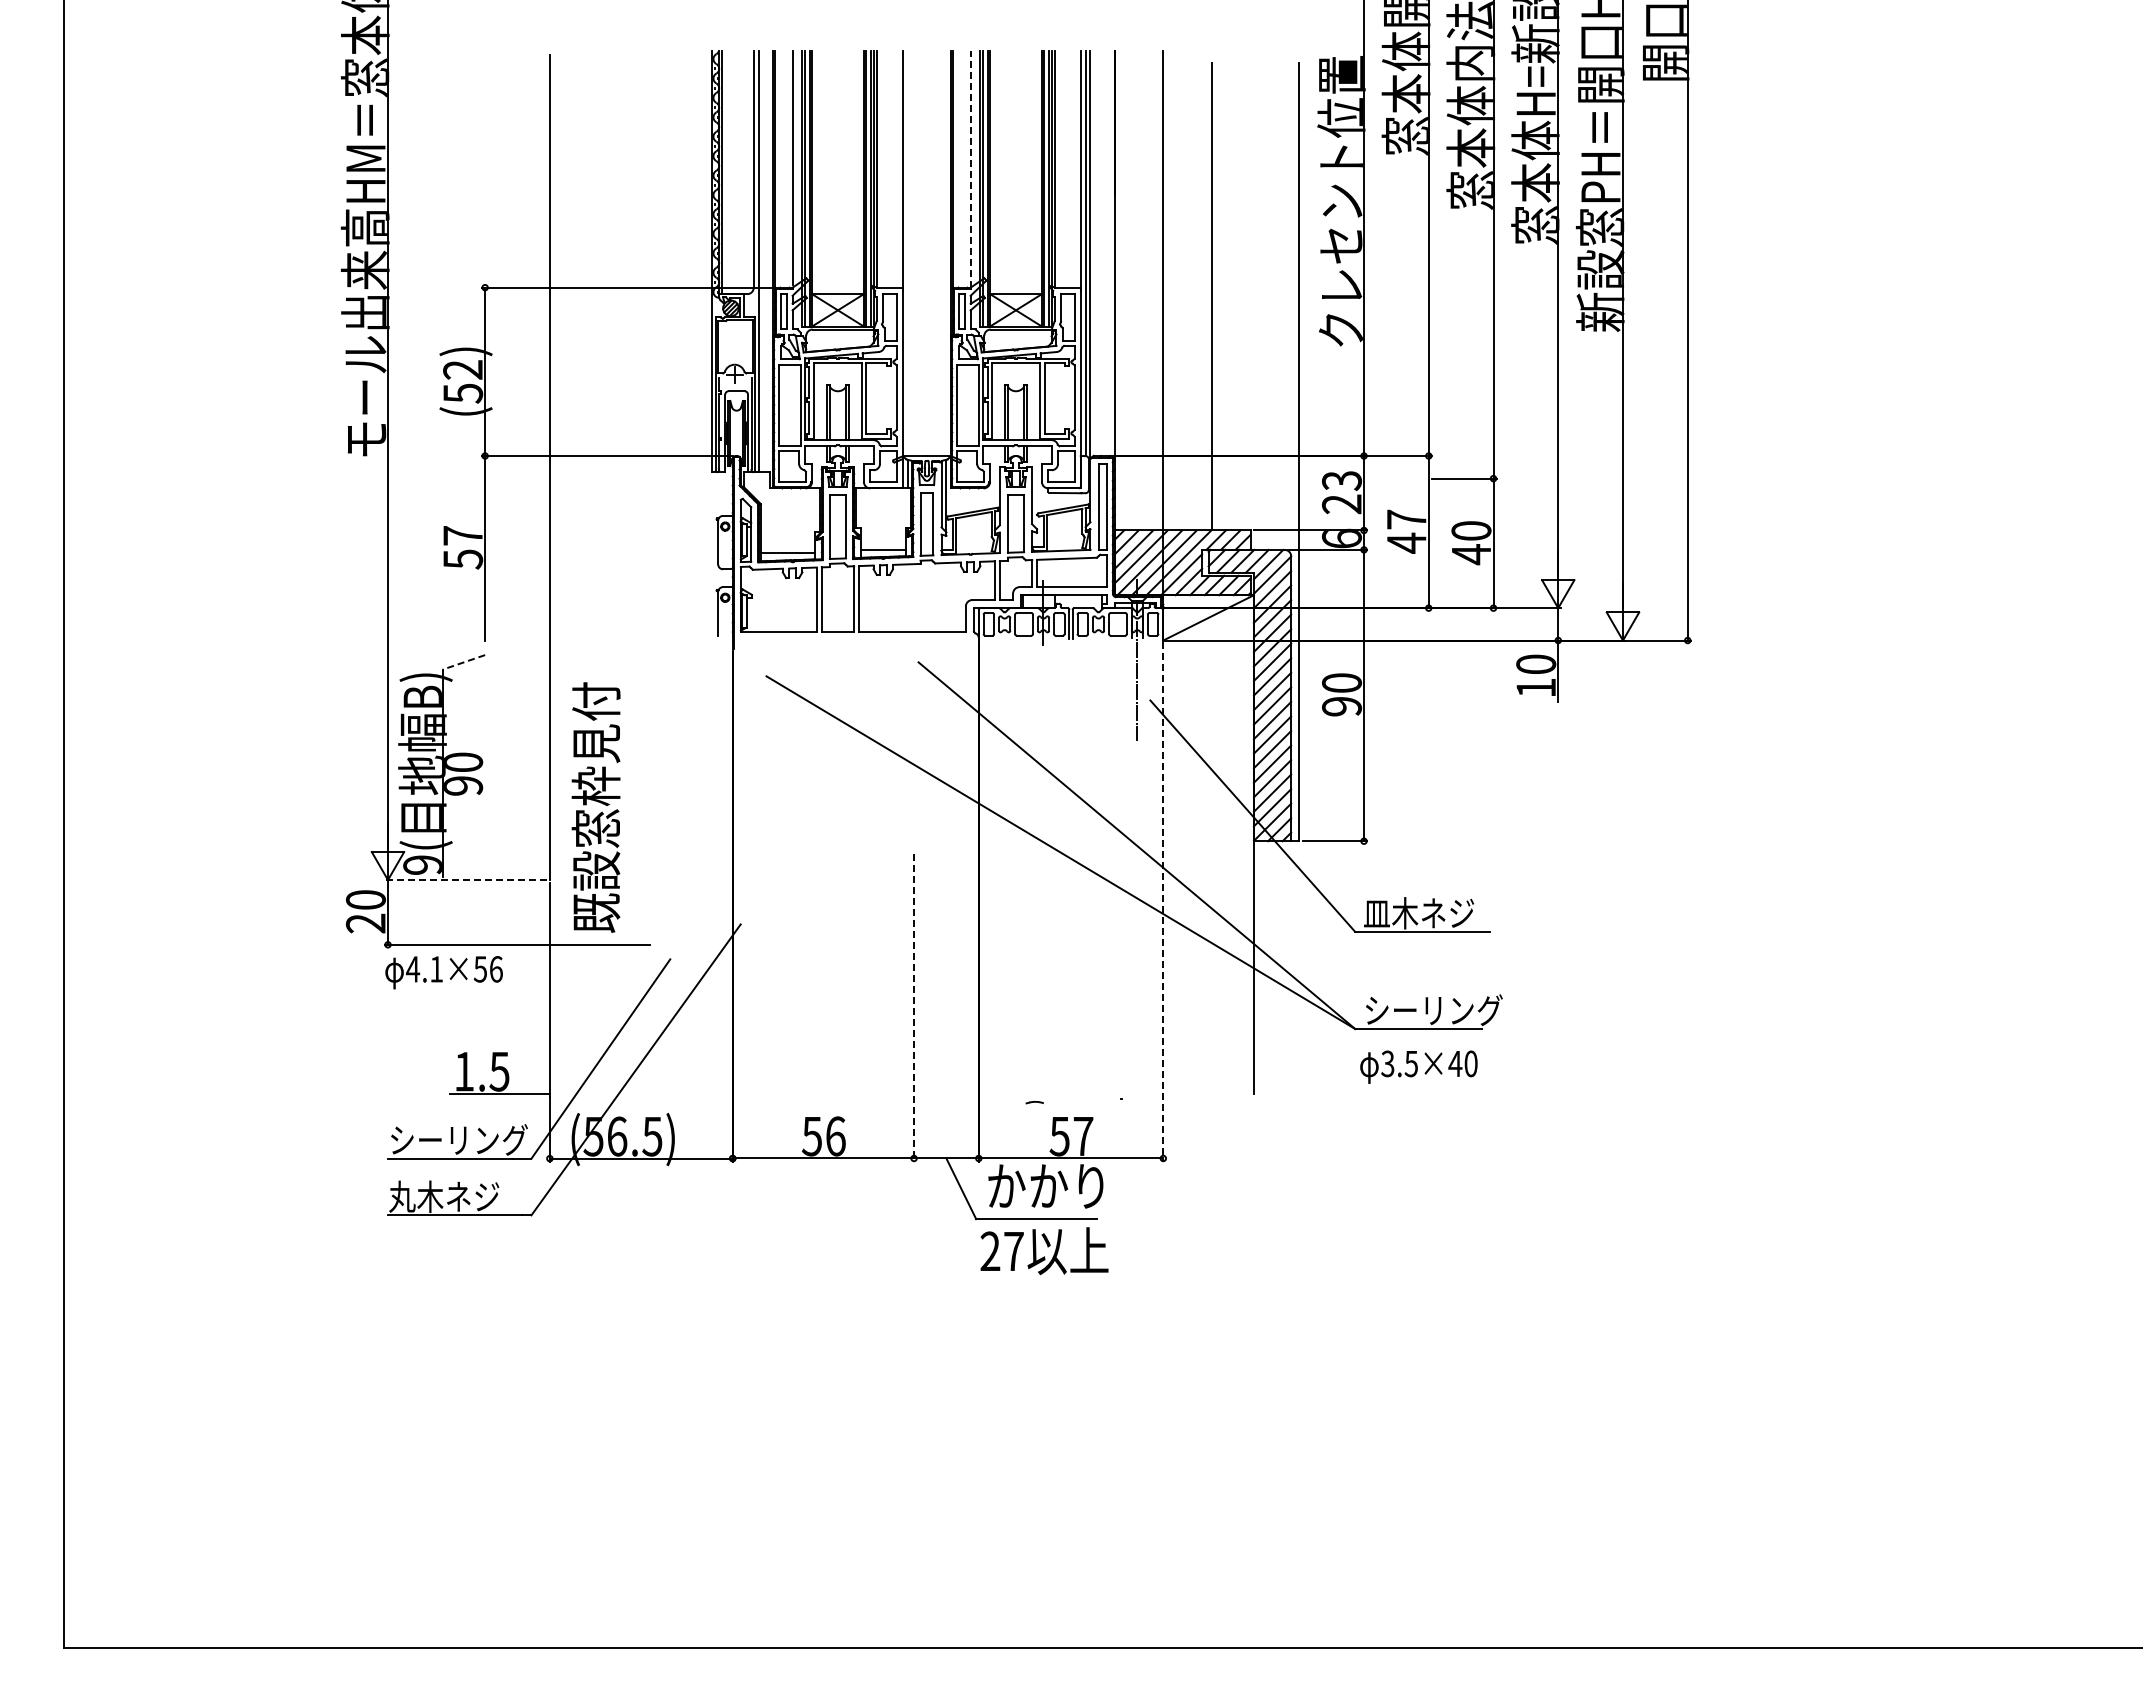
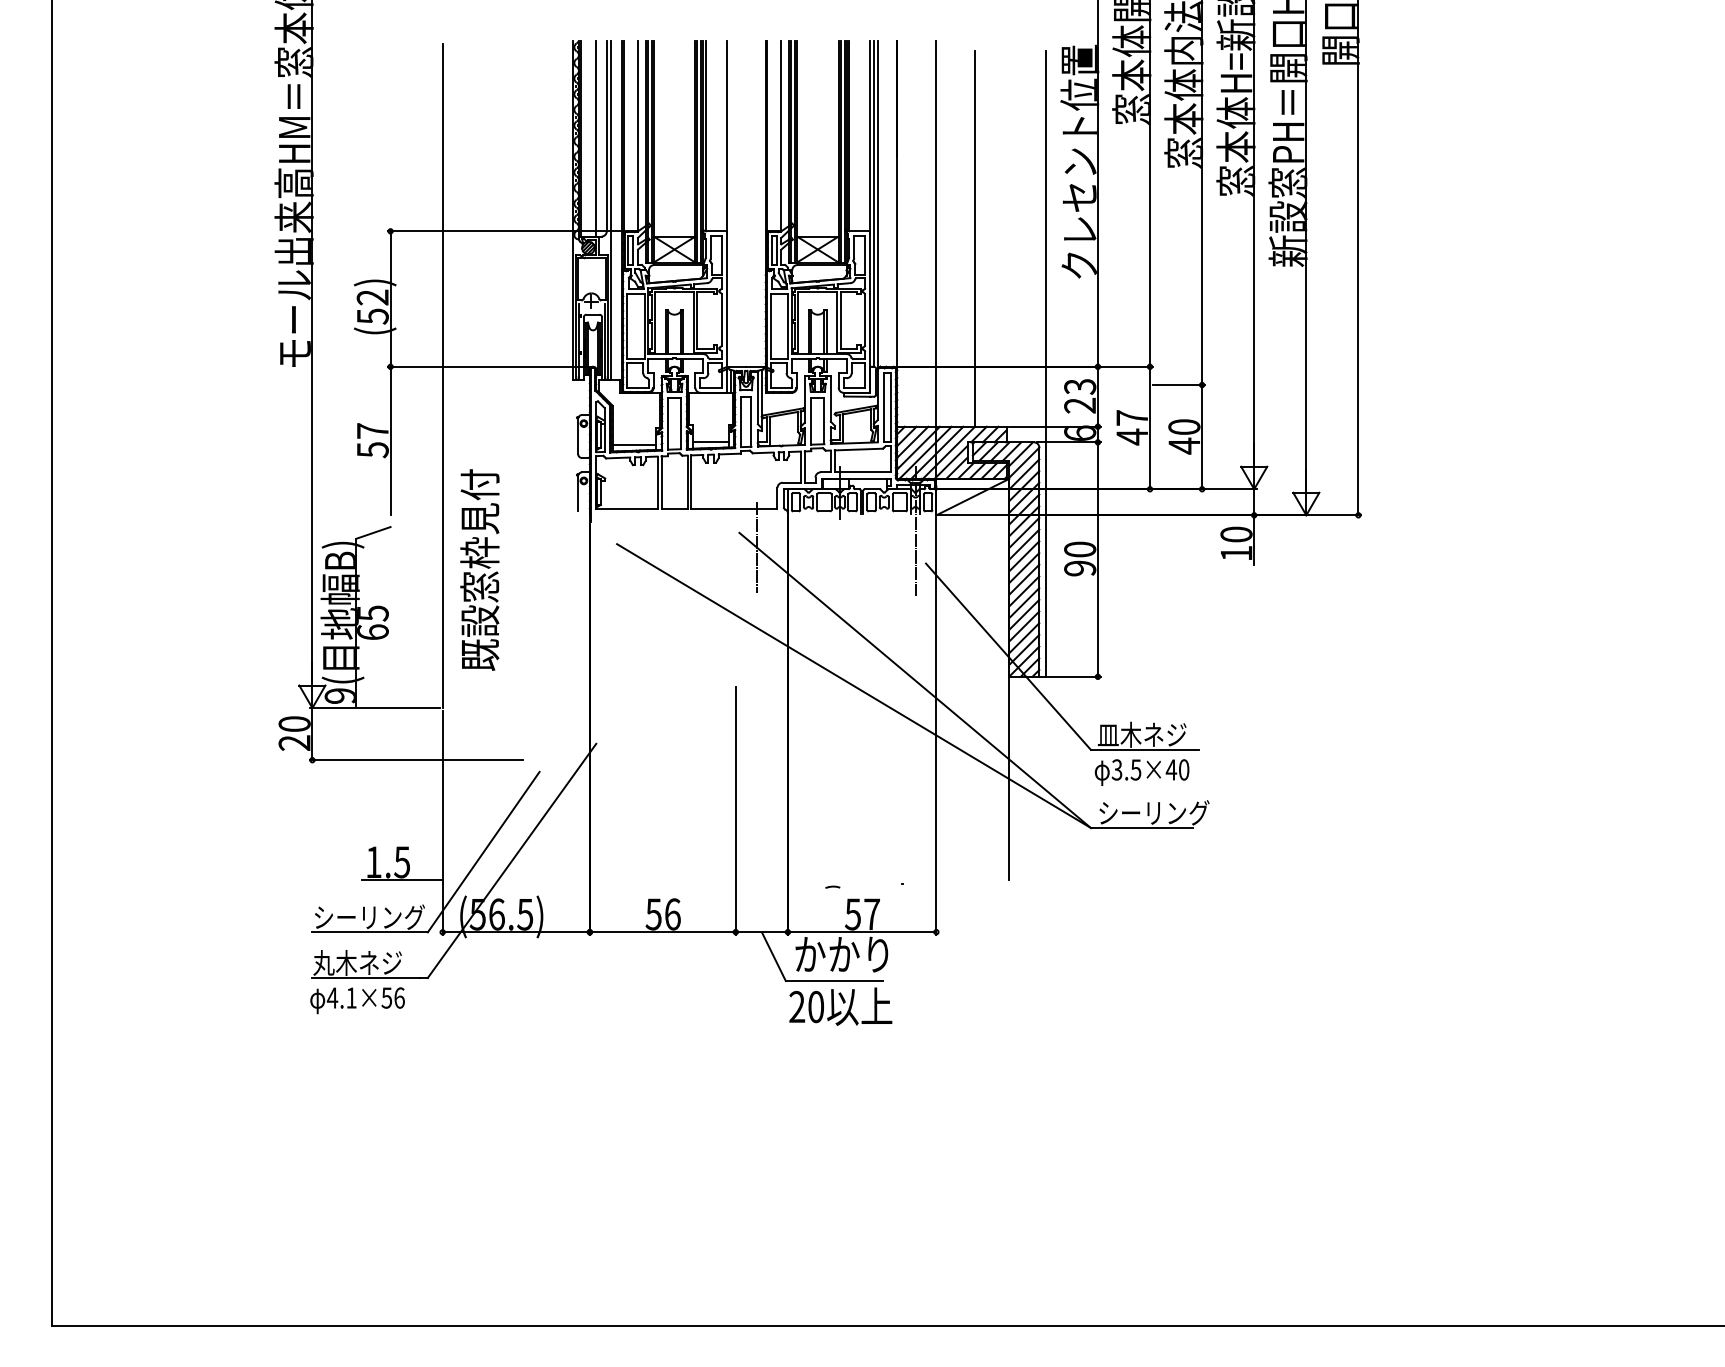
line: (970, 169) -> (781, 136), dashed -> solid
line: (740, 172) -> (596, 138), added
line: (463, 662) -> (373, 533), dashed -> solid
line: (939, 680) -> (756, 547), added
text: (463, 773) -> (373, 622), 90 -> 65
text: (595, 807) -> (479, 570), moved
line: (465, 880) -> (374, 708), dashed -> solid
line: (1163, 901) -> (936, 725), dashed -> solid
text: (443, 972) -> (357, 1000), moved
line: (914, 1007) -> (736, 810), dashed -> solid
text: (1418, 1066) -> (1141, 772), moved
text: (1013, 1251) -> (815, 1007), 27 -> 20

